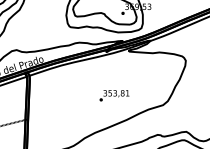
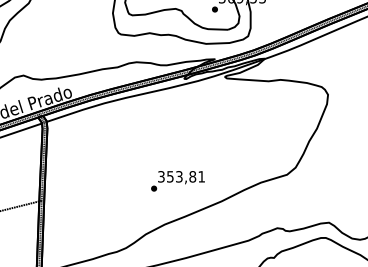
text: (114, 95) -> (178, 180), moved

